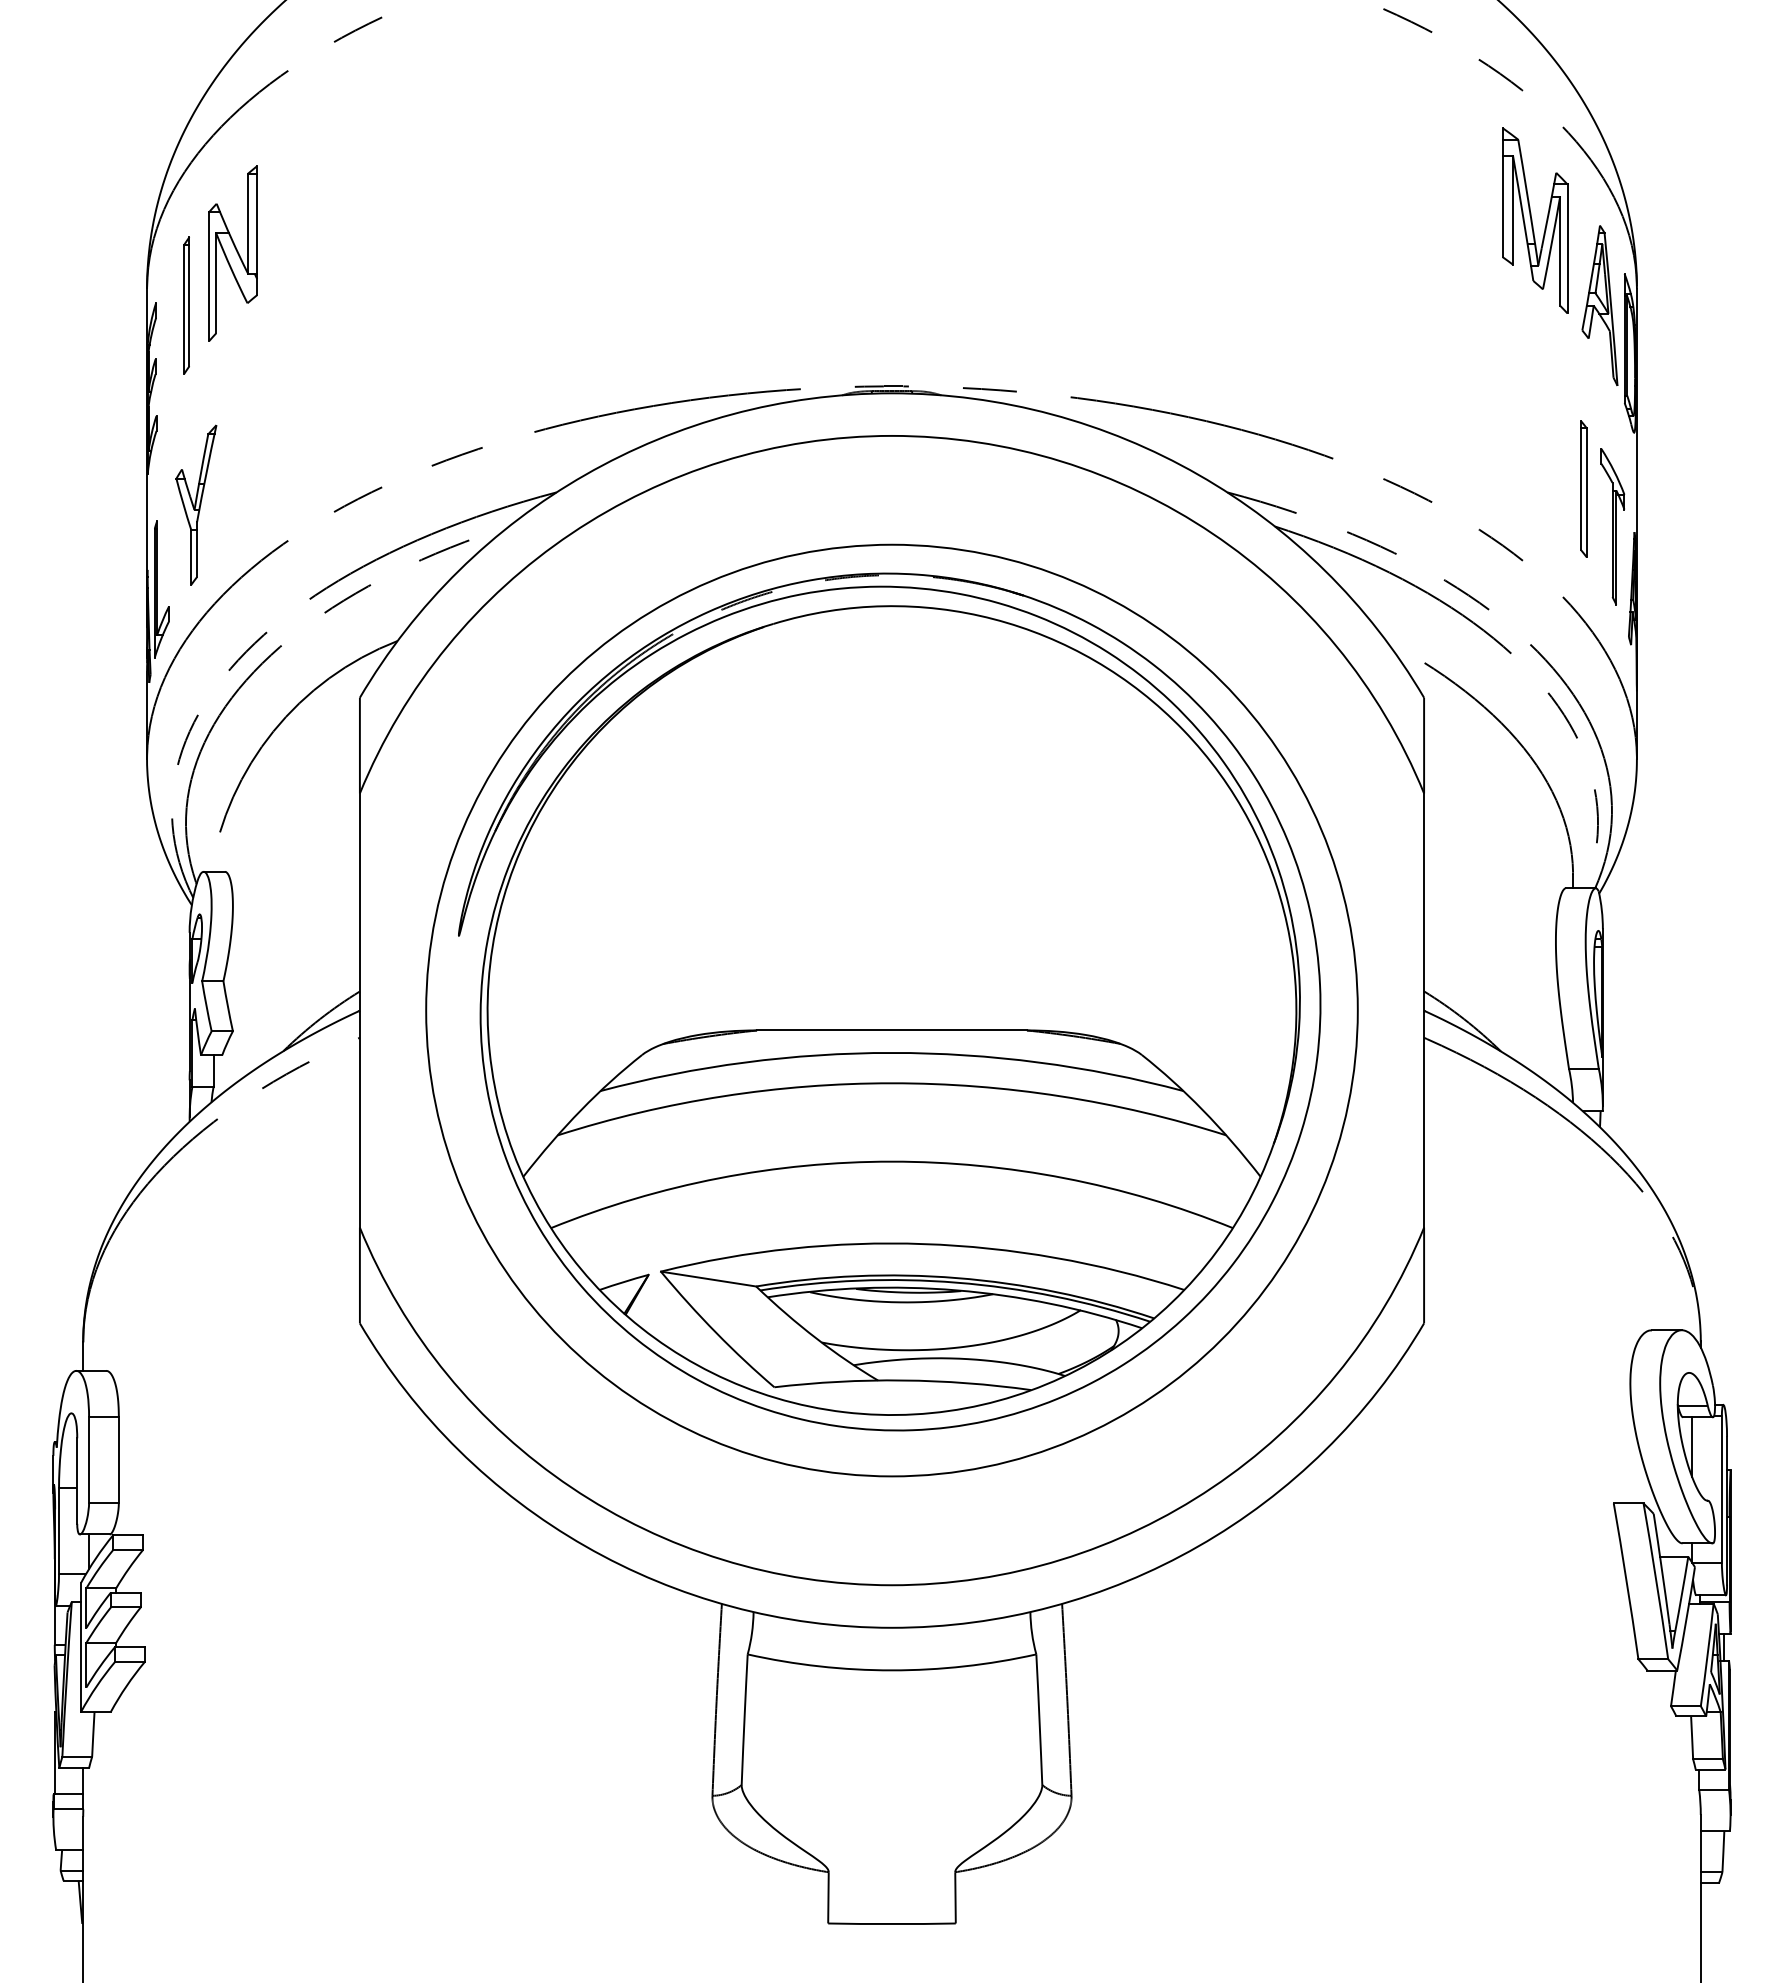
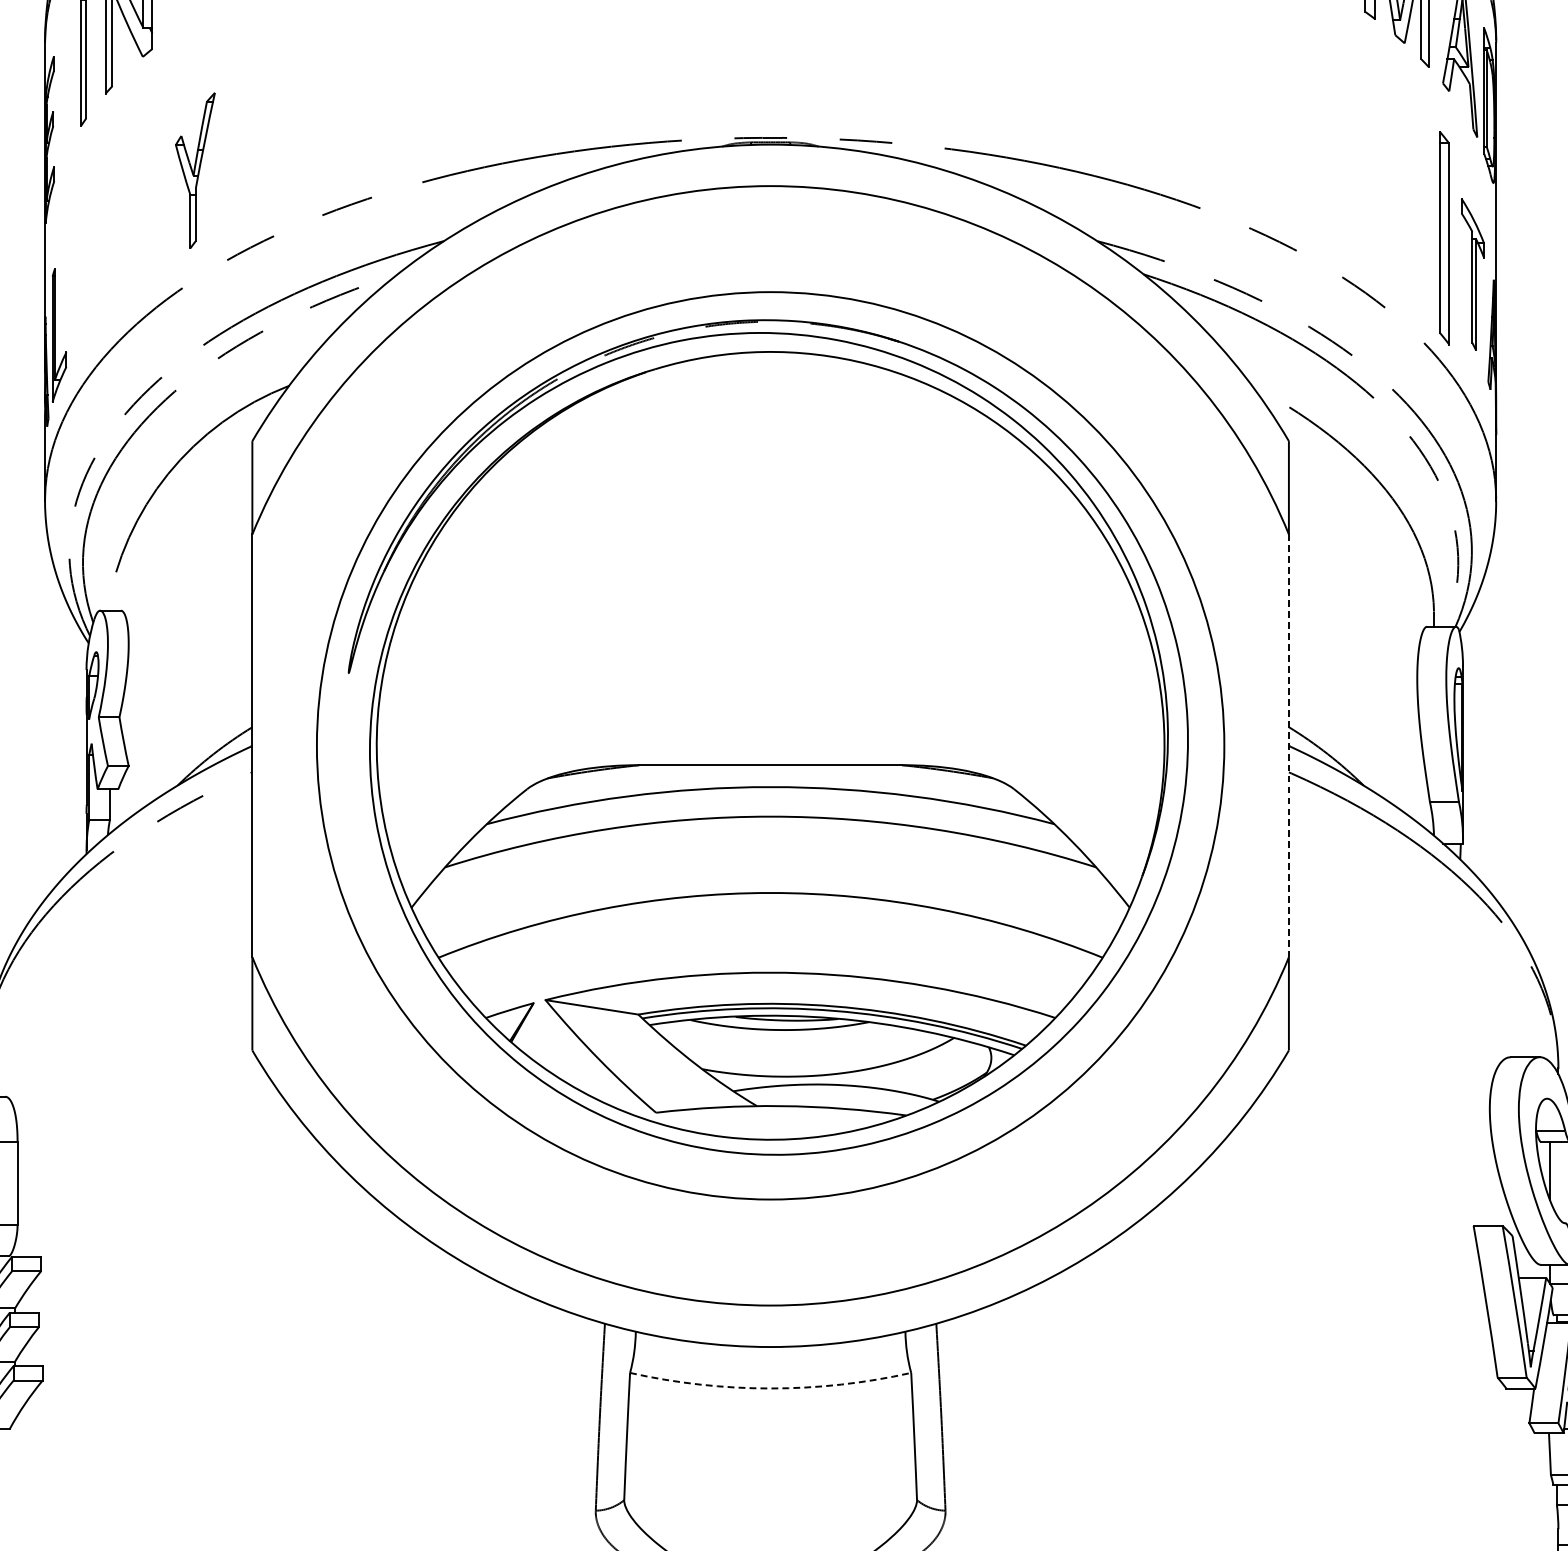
part: (1583, 488) -> (1444, 237), size x1.6
part: (196, 504) -> (195, 170), moved
line: (1424, 1011) -> (1289, 746), solid -> dashed
arc: (892, 1670) -> (771, 1388), solid -> dashed

